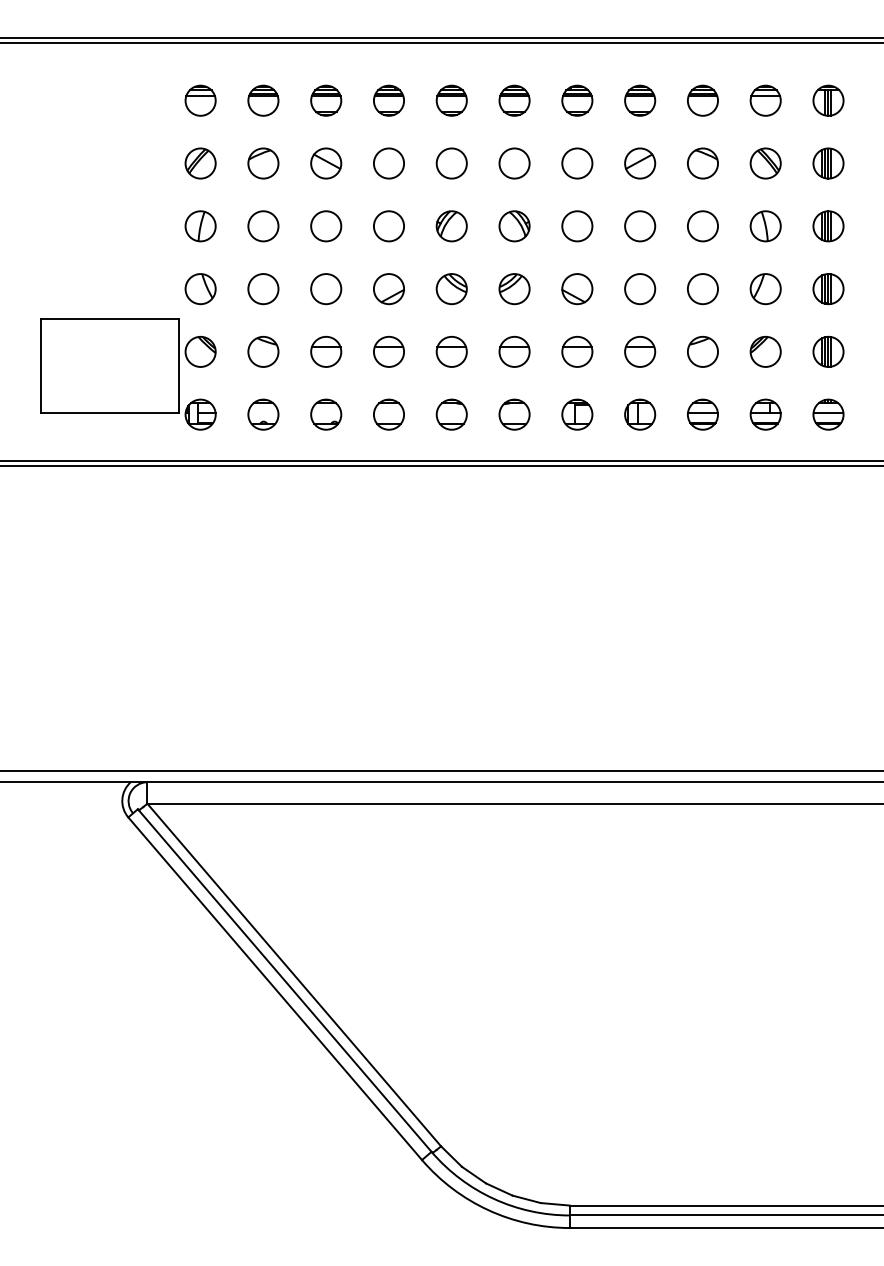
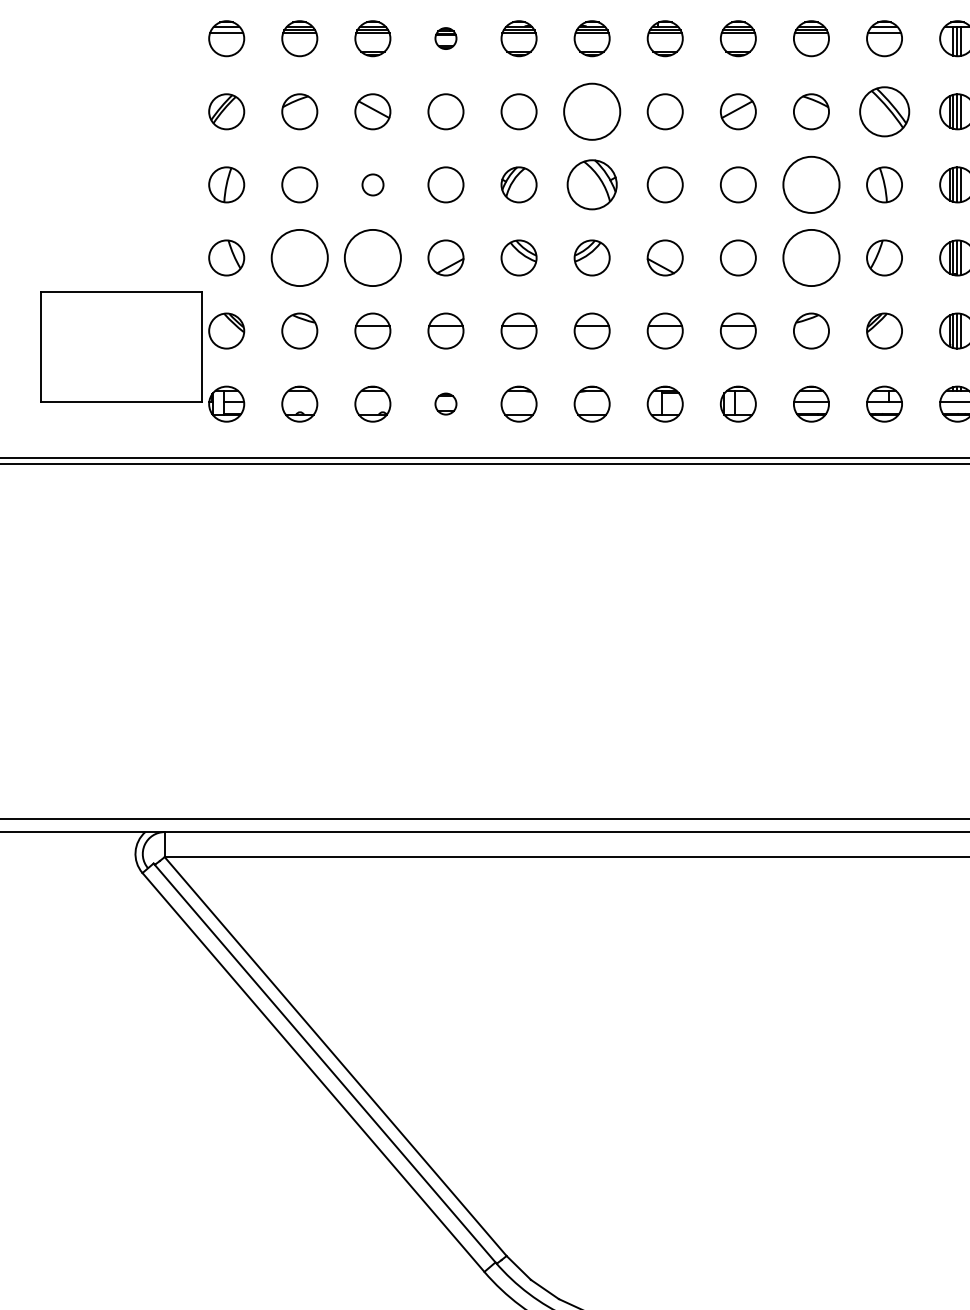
part: (388, 100) -> (445, 38), size x0.6
circle: (514, 163) -> (592, 111), size x1.6
part: (765, 163) -> (884, 111), size x1.4
circle: (326, 226) -> (373, 185), size x0.6
part: (514, 226) -> (592, 185), size x1.4
circle: (702, 226) -> (810, 185), size x1.6
circle: (263, 289) -> (299, 258), size x1.6
circle: (326, 289) -> (373, 258), size x1.6
circle: (702, 289) -> (810, 258), size x1.6
part: (388, 414) -> (445, 403), size x0.6

